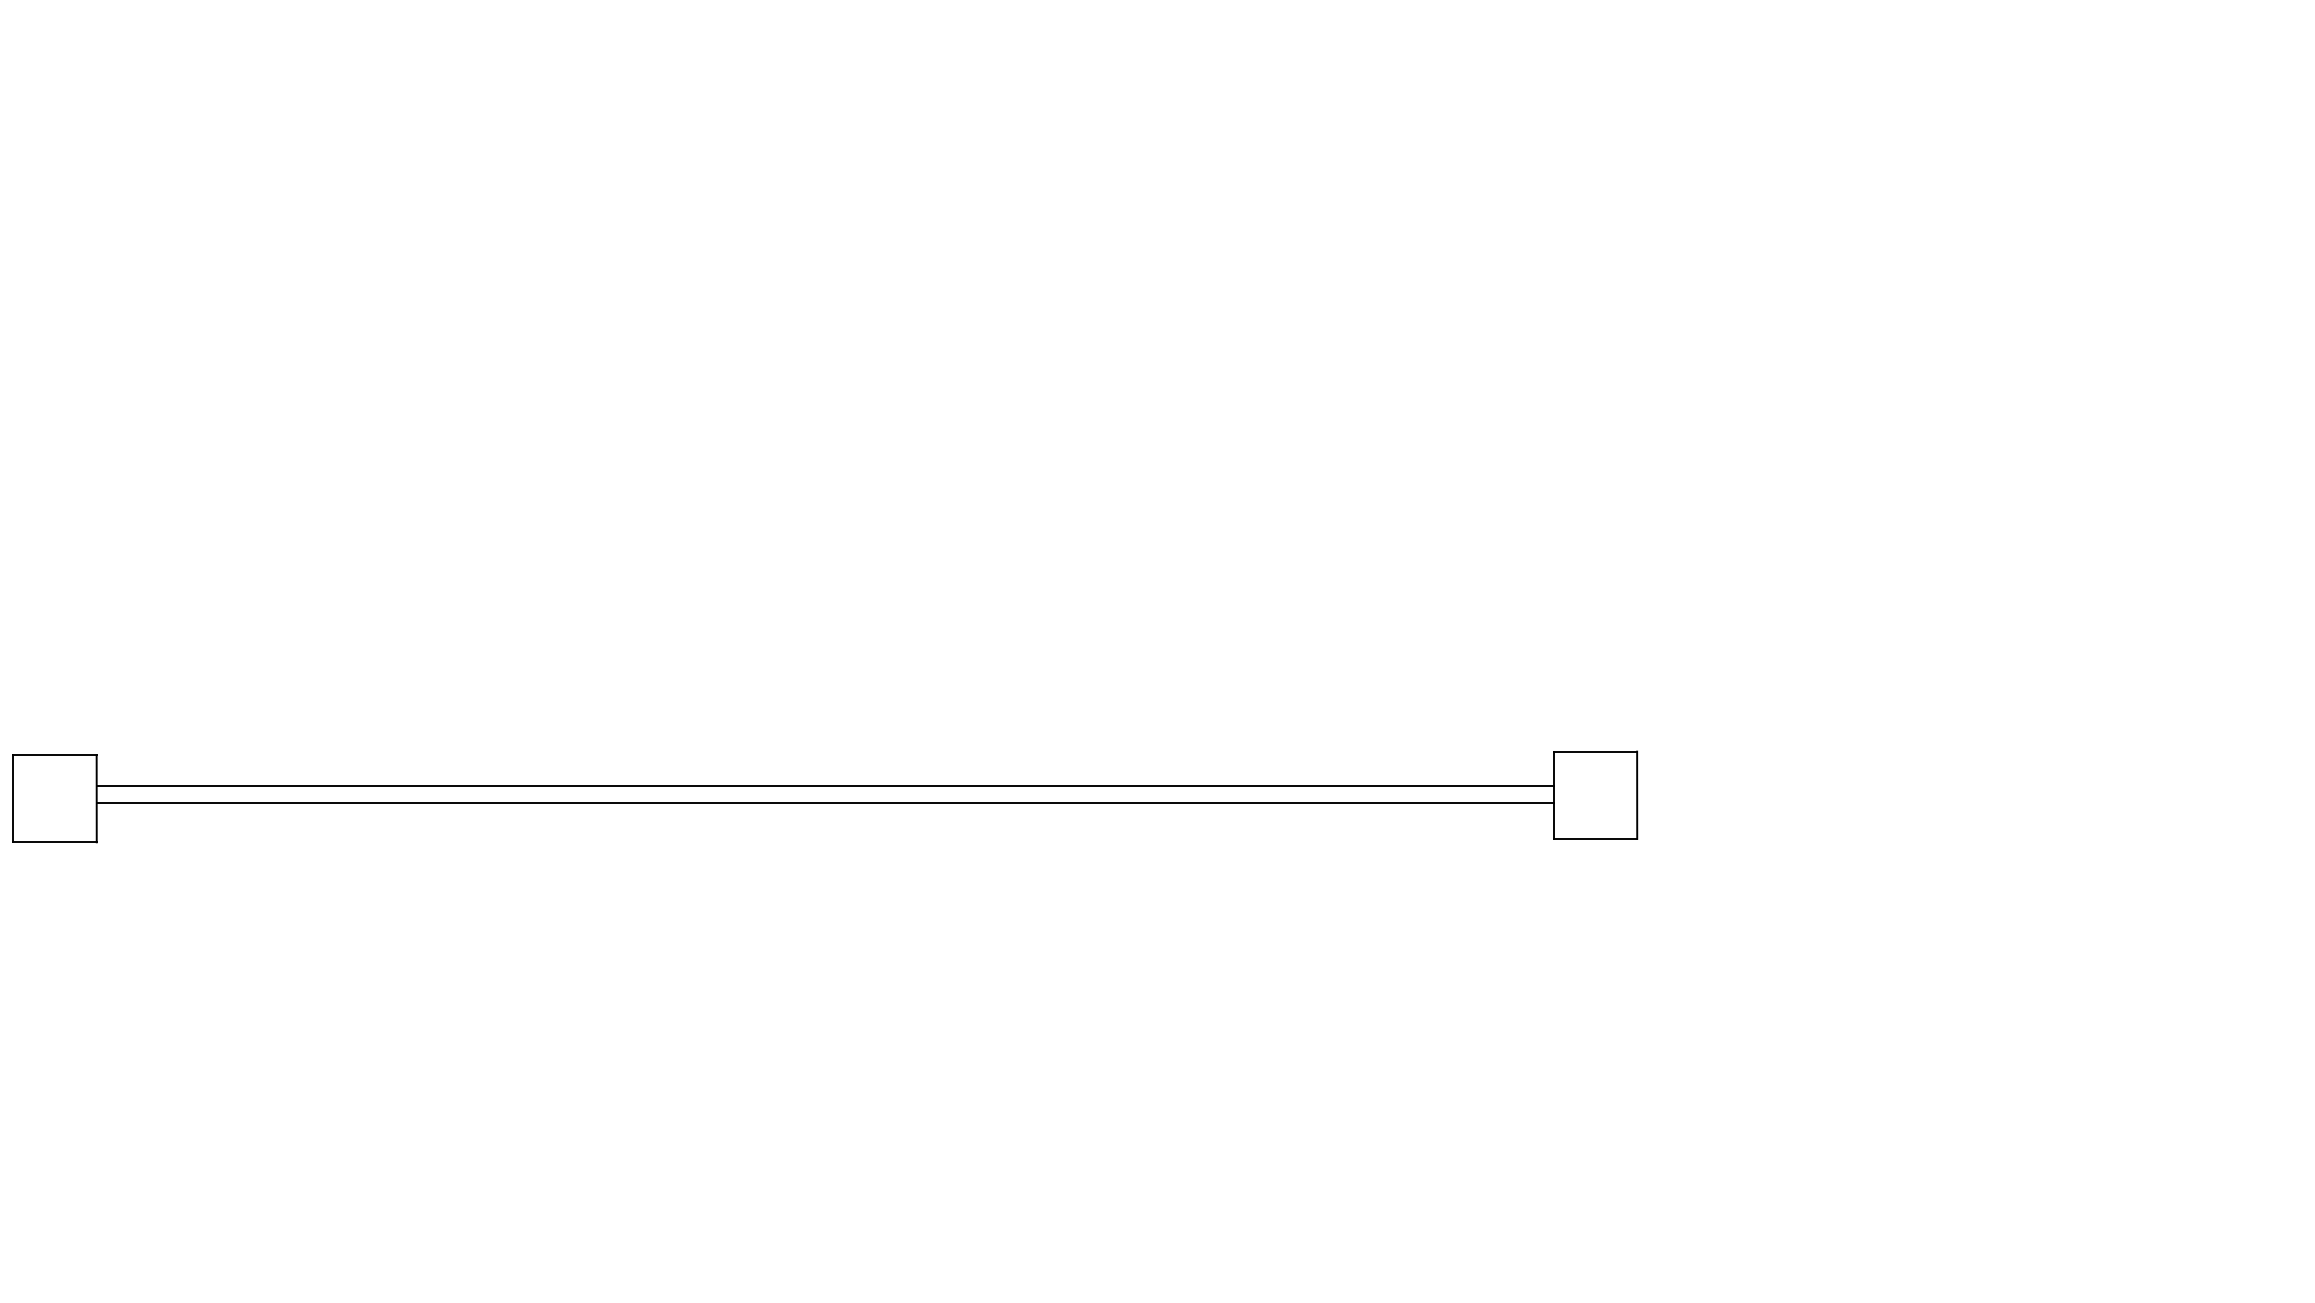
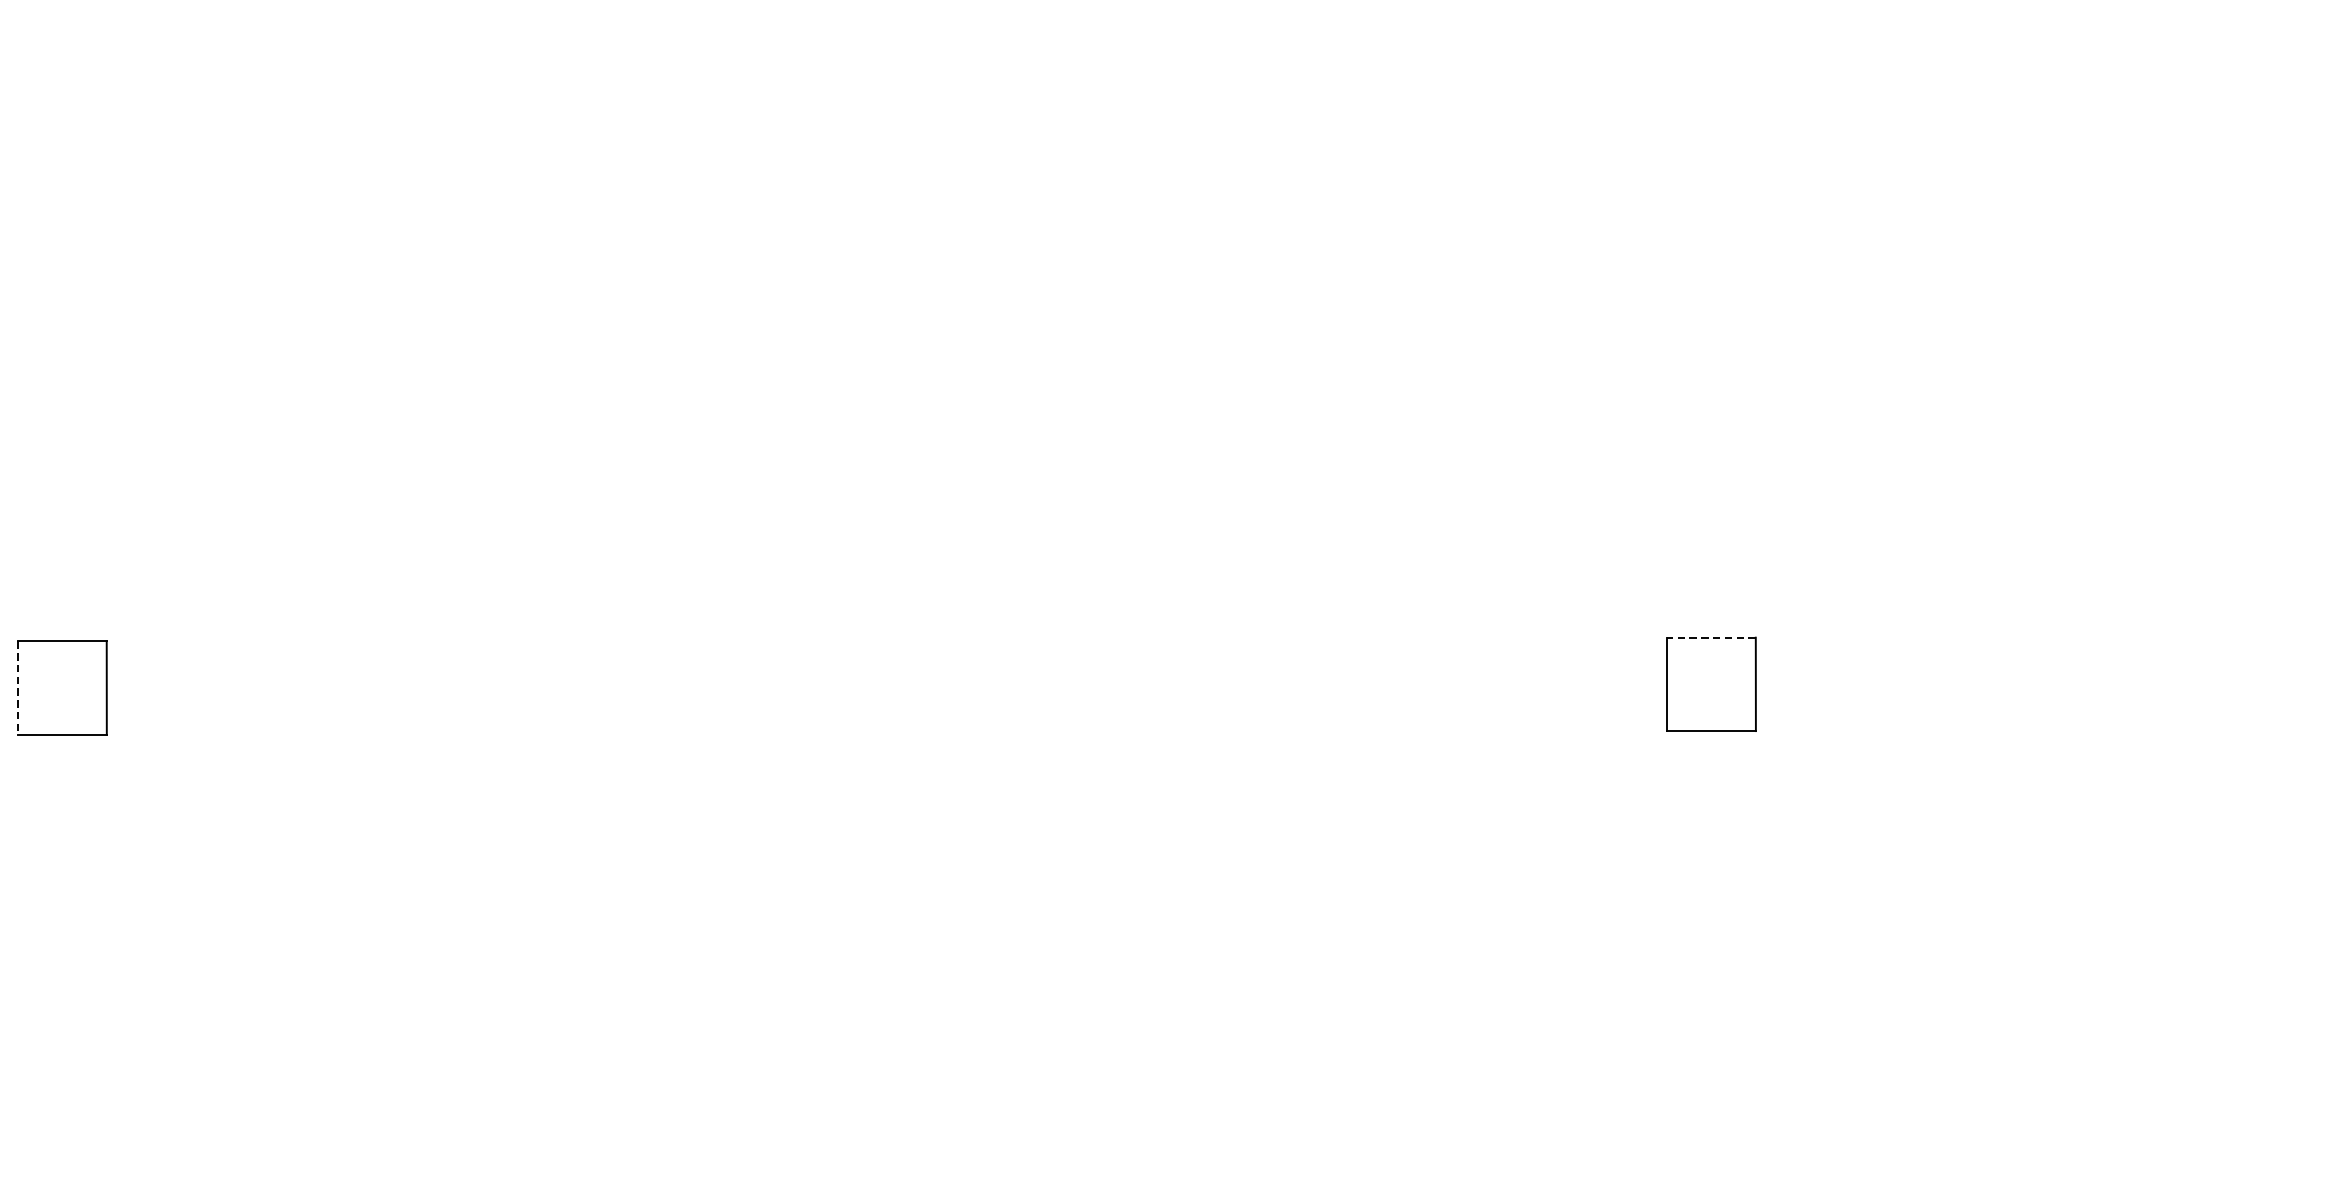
line: (1595, 751) -> (1711, 637), solid -> dashed
line: (825, 785) -> (886, 673), removed
line: (13, 798) -> (17, 687), solid -> dashed
line: (824, 803) -> (885, 693), removed

